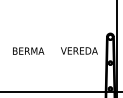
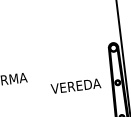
text: (79, 50) -> (76, 85), moved

